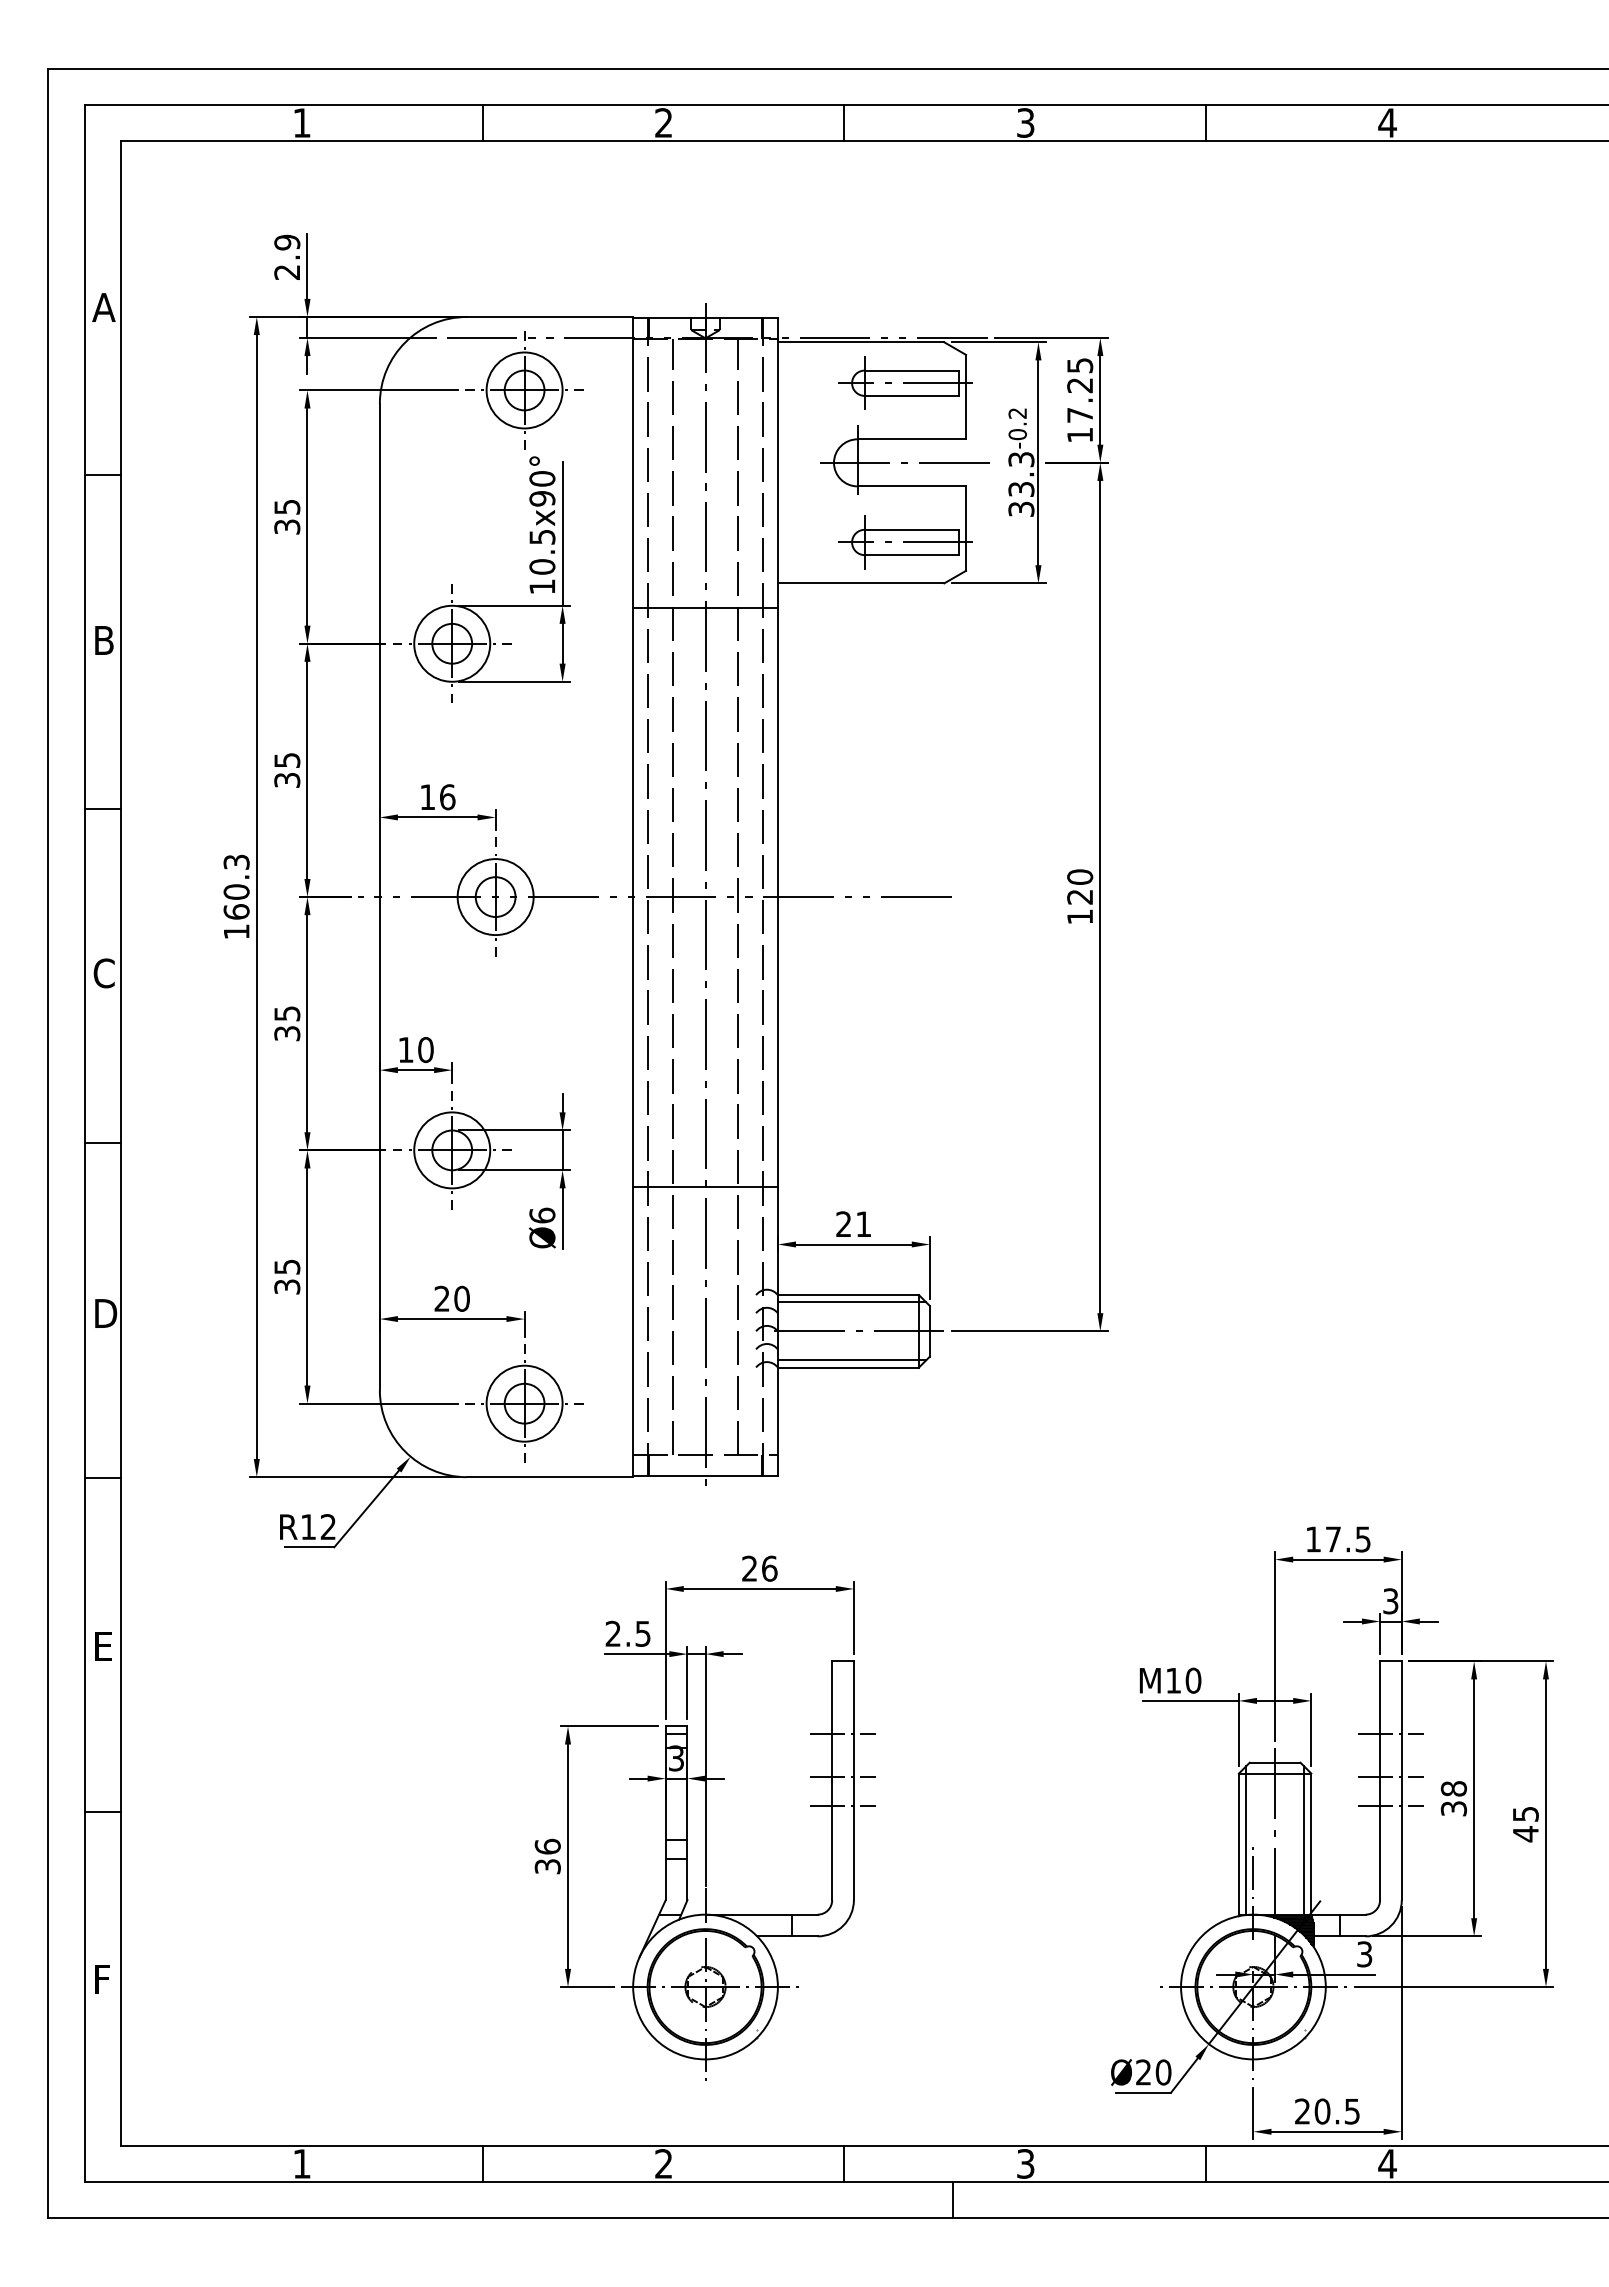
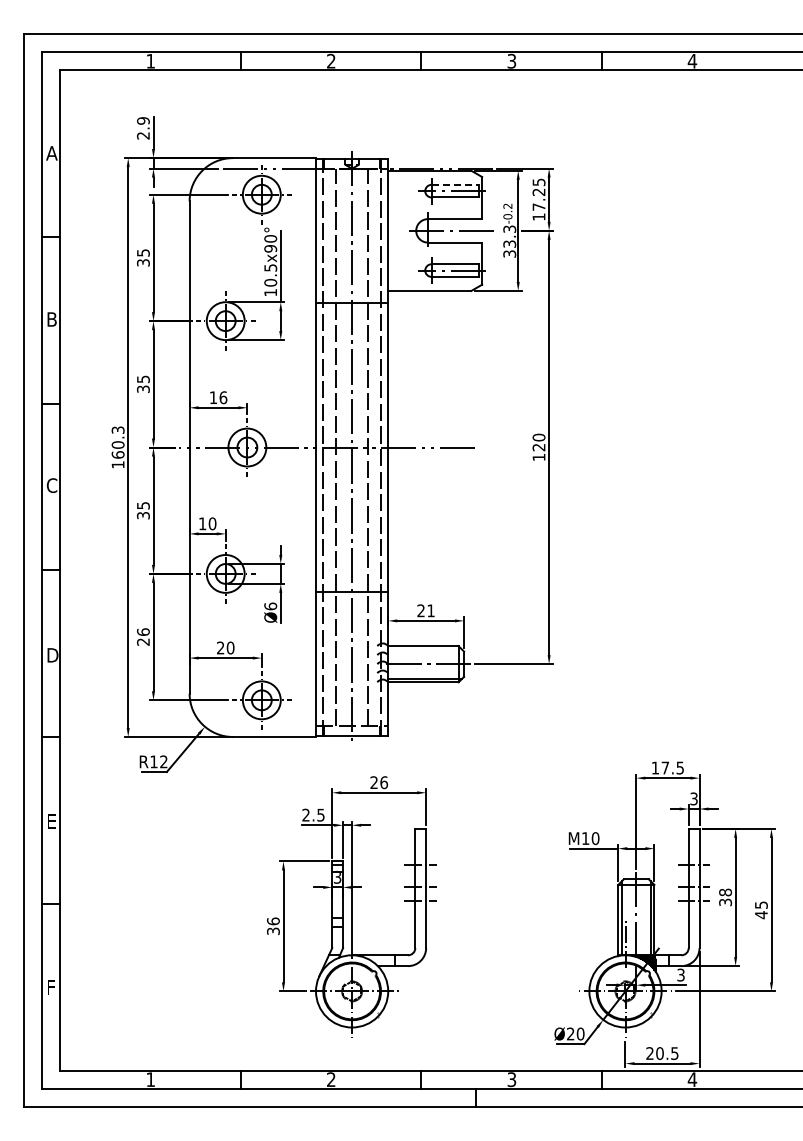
line: (912, 369) -> (455, 184), solid -> dashed
text: (287, 1275) -> (143, 636), 35 -> 26
line: (852, 1301) -> (425, 649), removed

